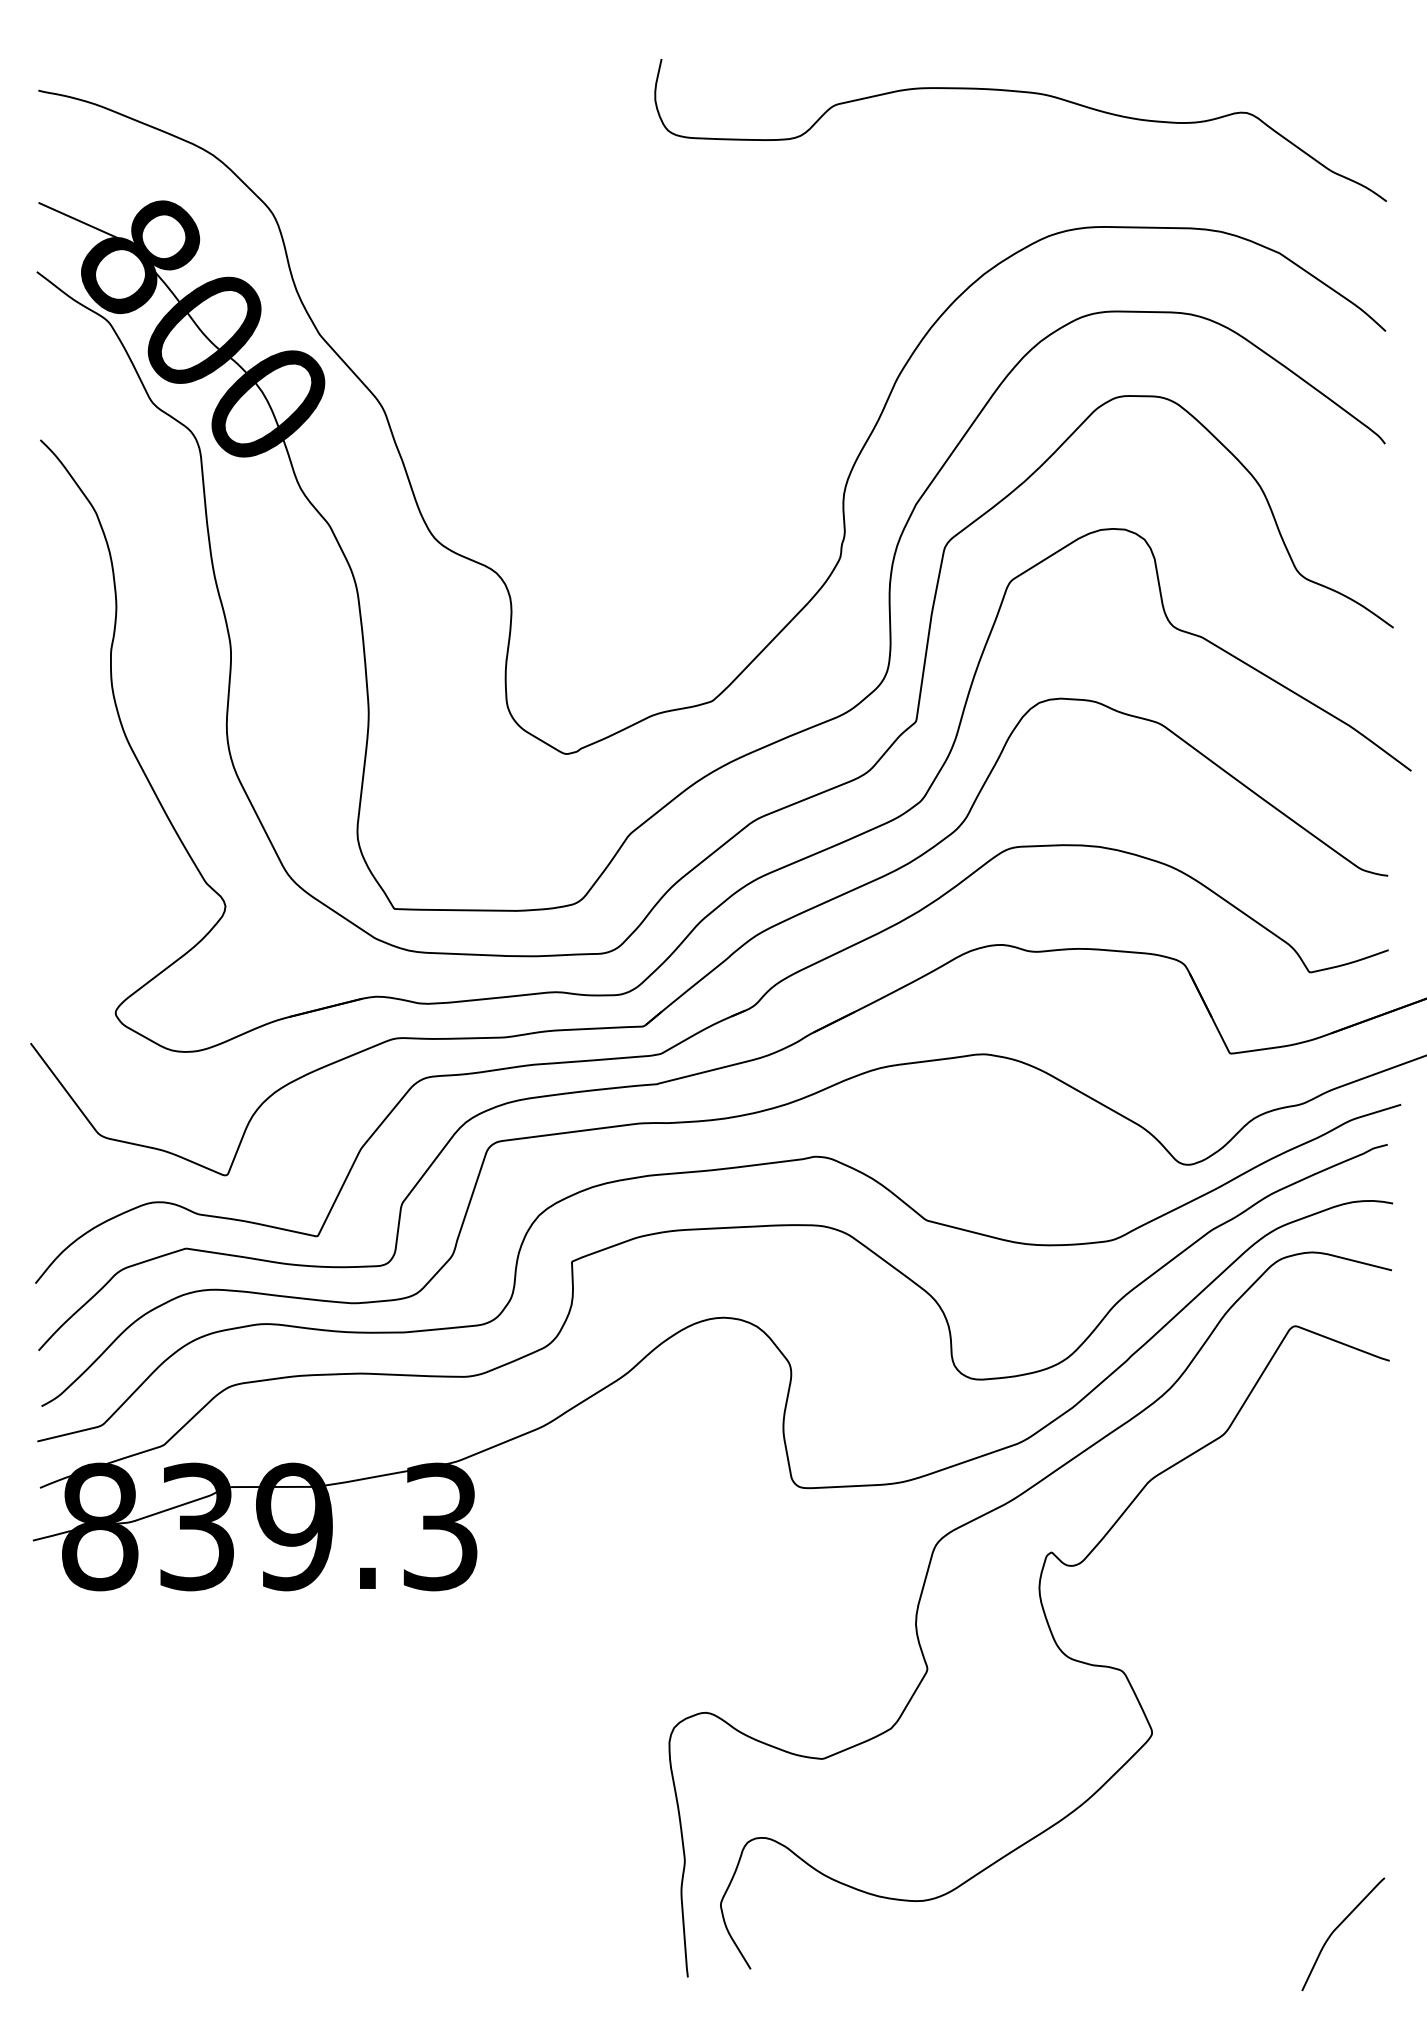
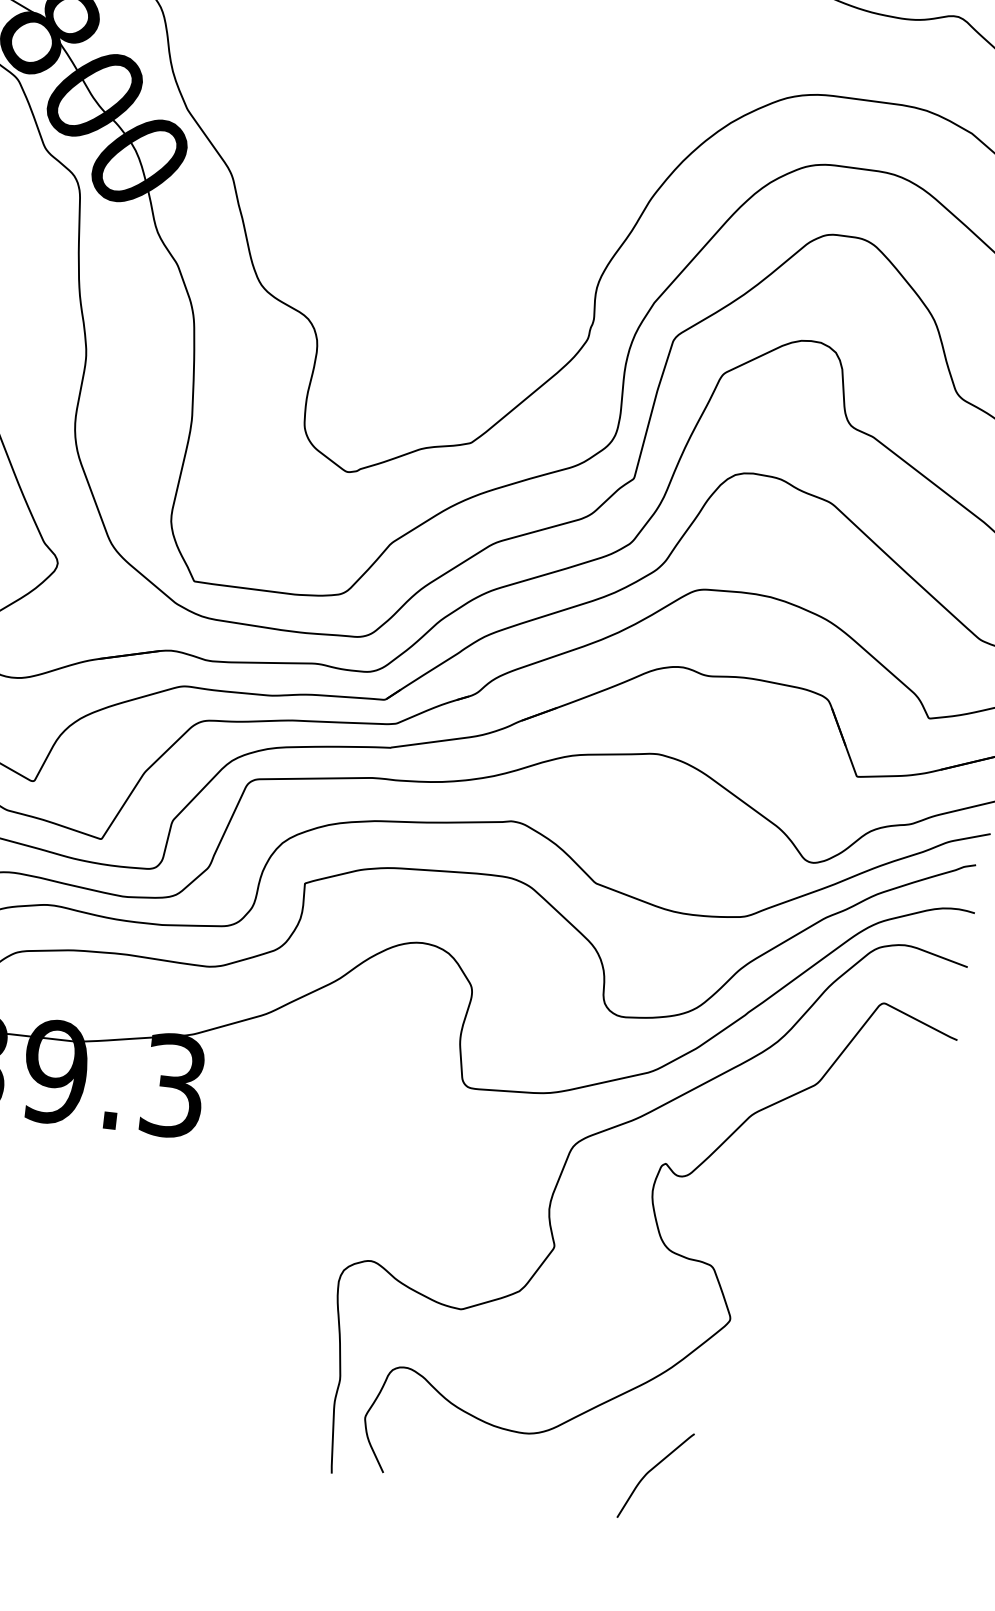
curve: (1337, 1928) -> (651, 1470), moved

